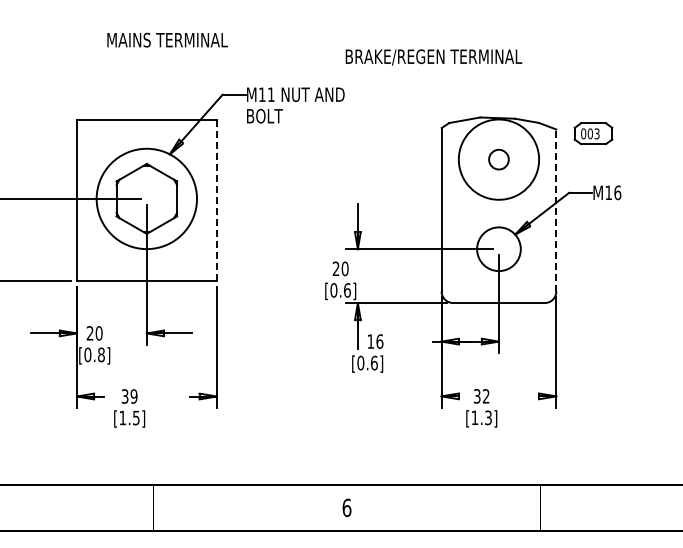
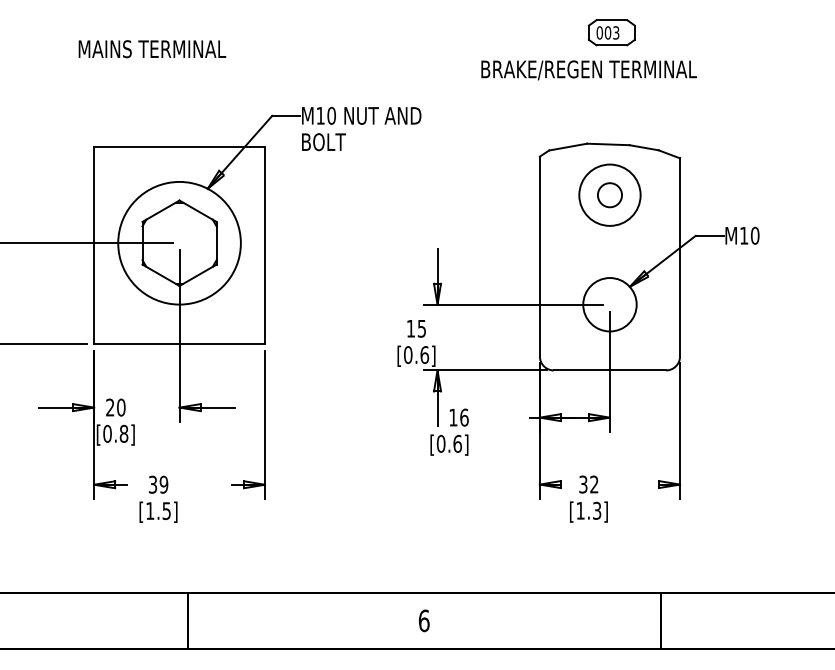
text: (167, 39) -> (152, 48), moved
text: (433, 57) -> (588, 70), moved
text: (270, 94) -> (330, 115), M11 -> M10
part: (593, 133) -> (611, 32), moved
circle: (498, 159) -> (609, 195), size x0.62
text: (617, 192) -> (754, 235), M16 -> M10
line: (216, 200) -> (264, 245), dashed -> solid
line: (556, 210) -> (680, 257), dashed -> solid
text: (340, 268) -> (416, 328), 20 -> 15

